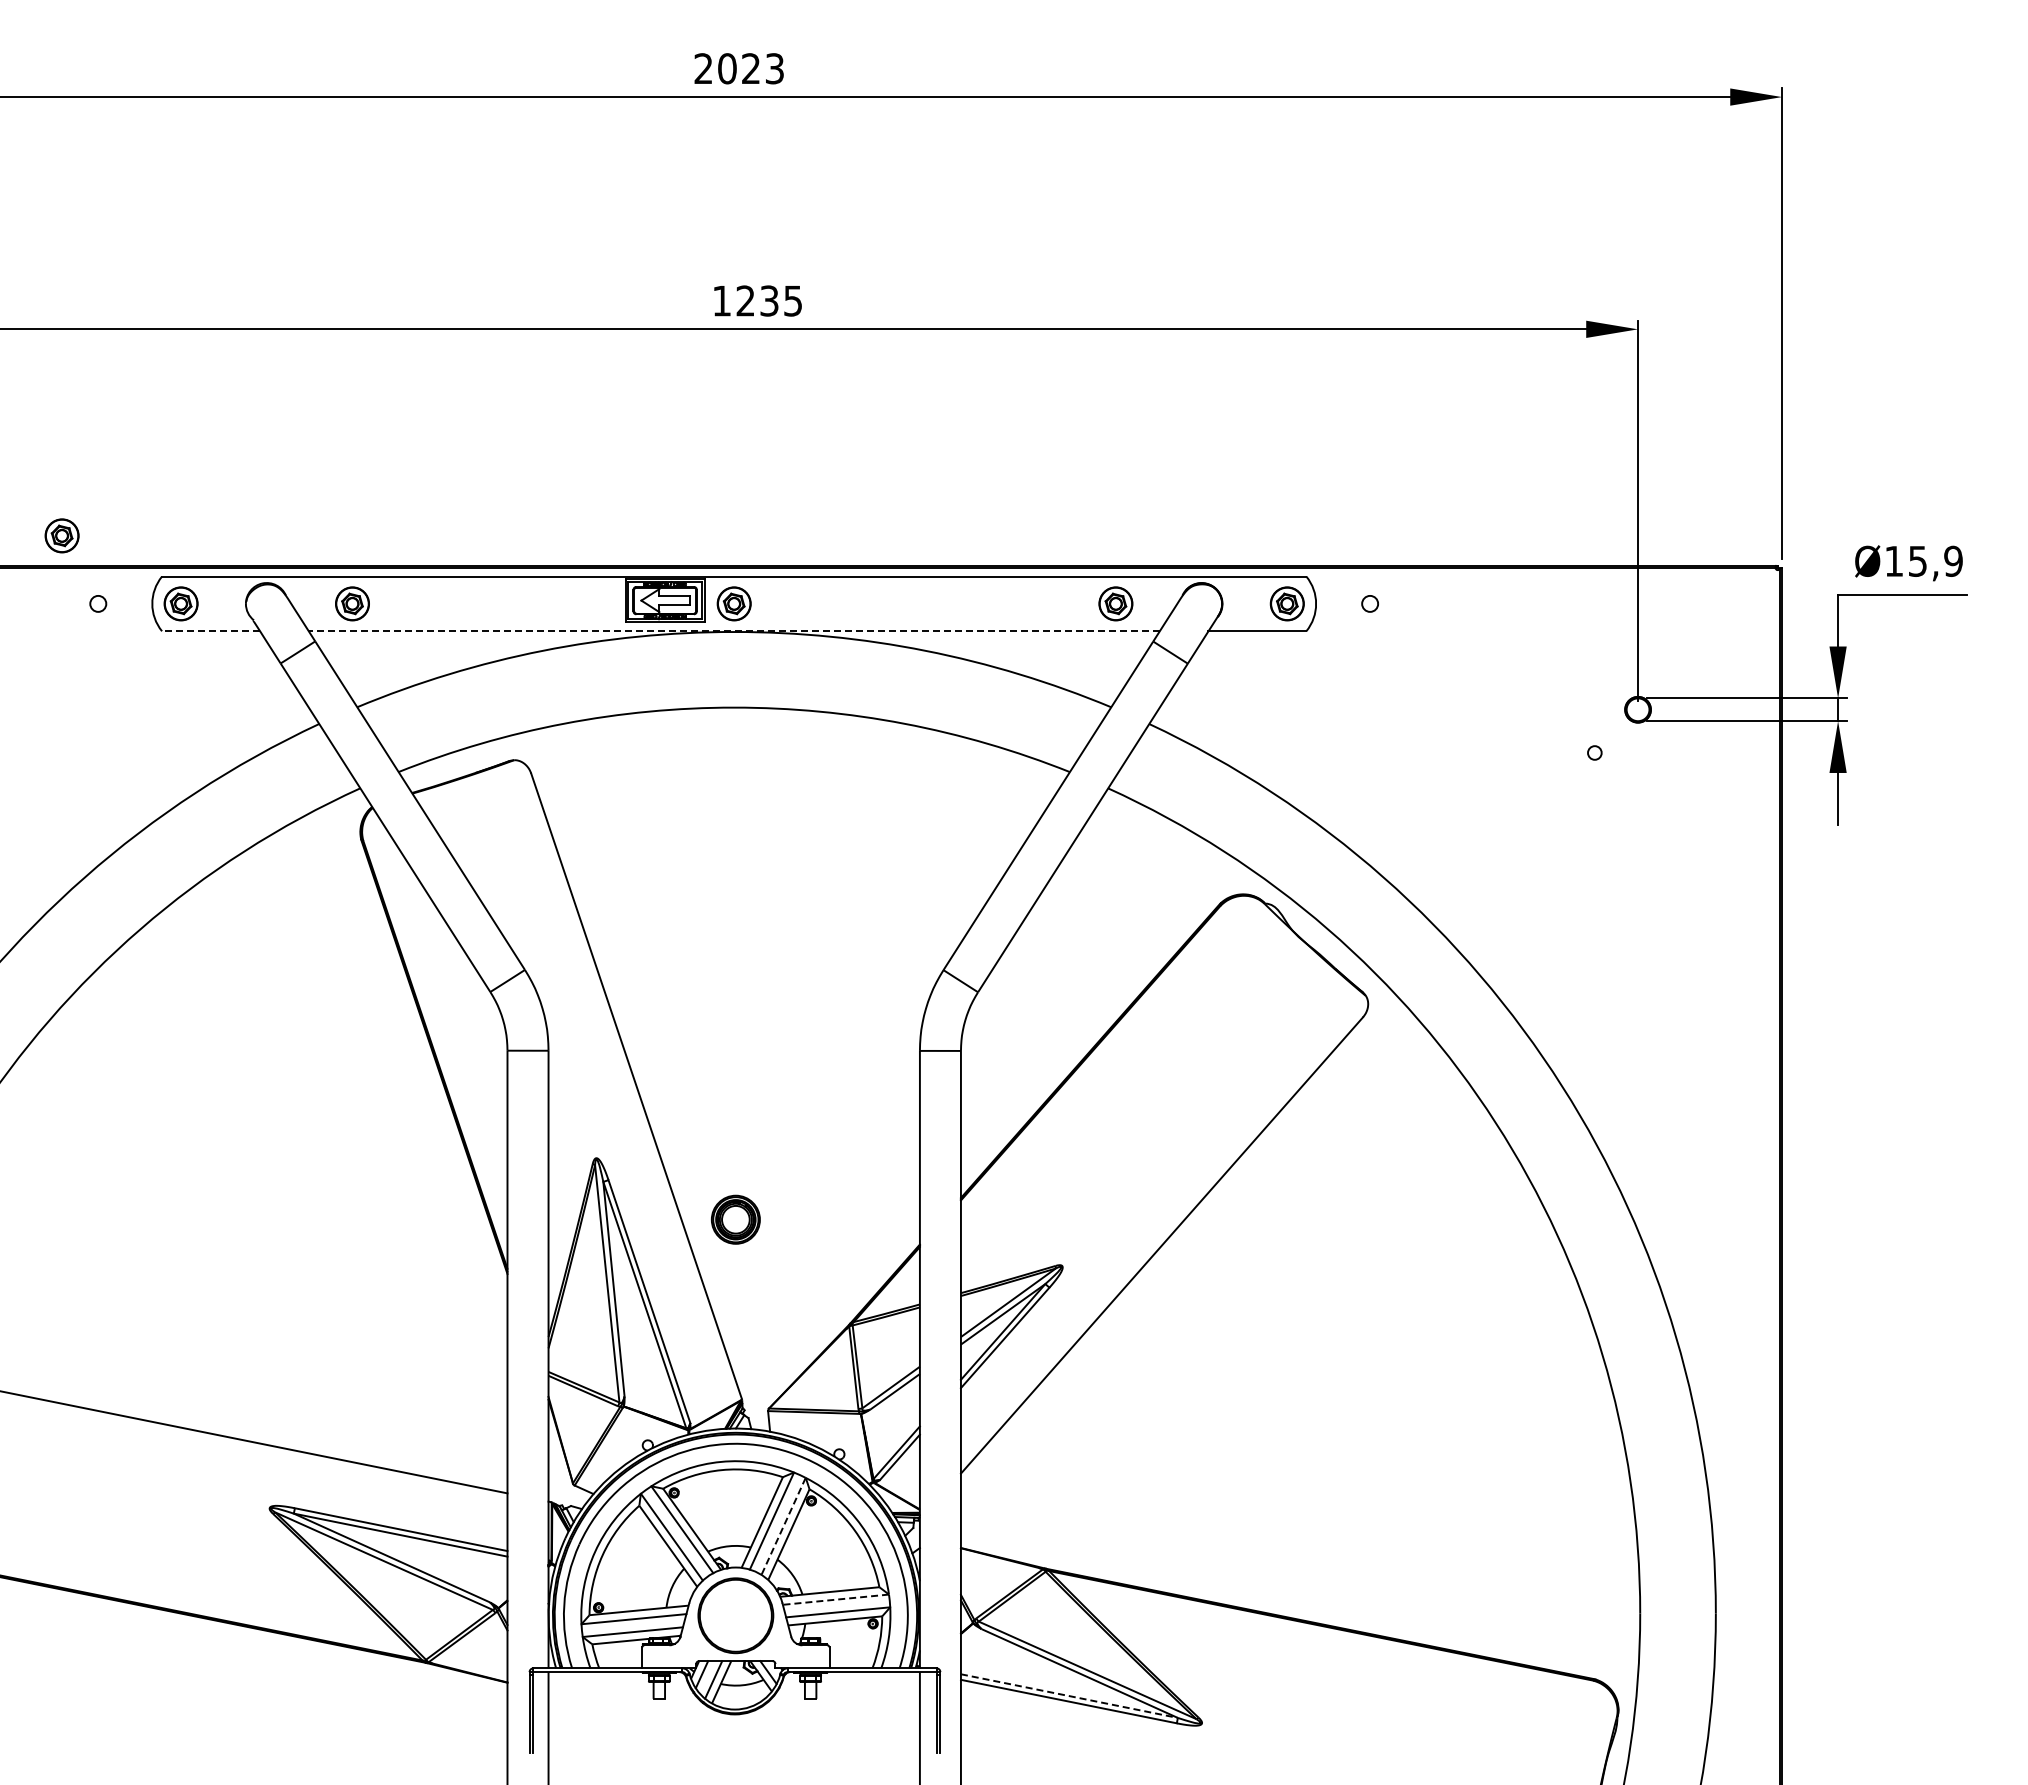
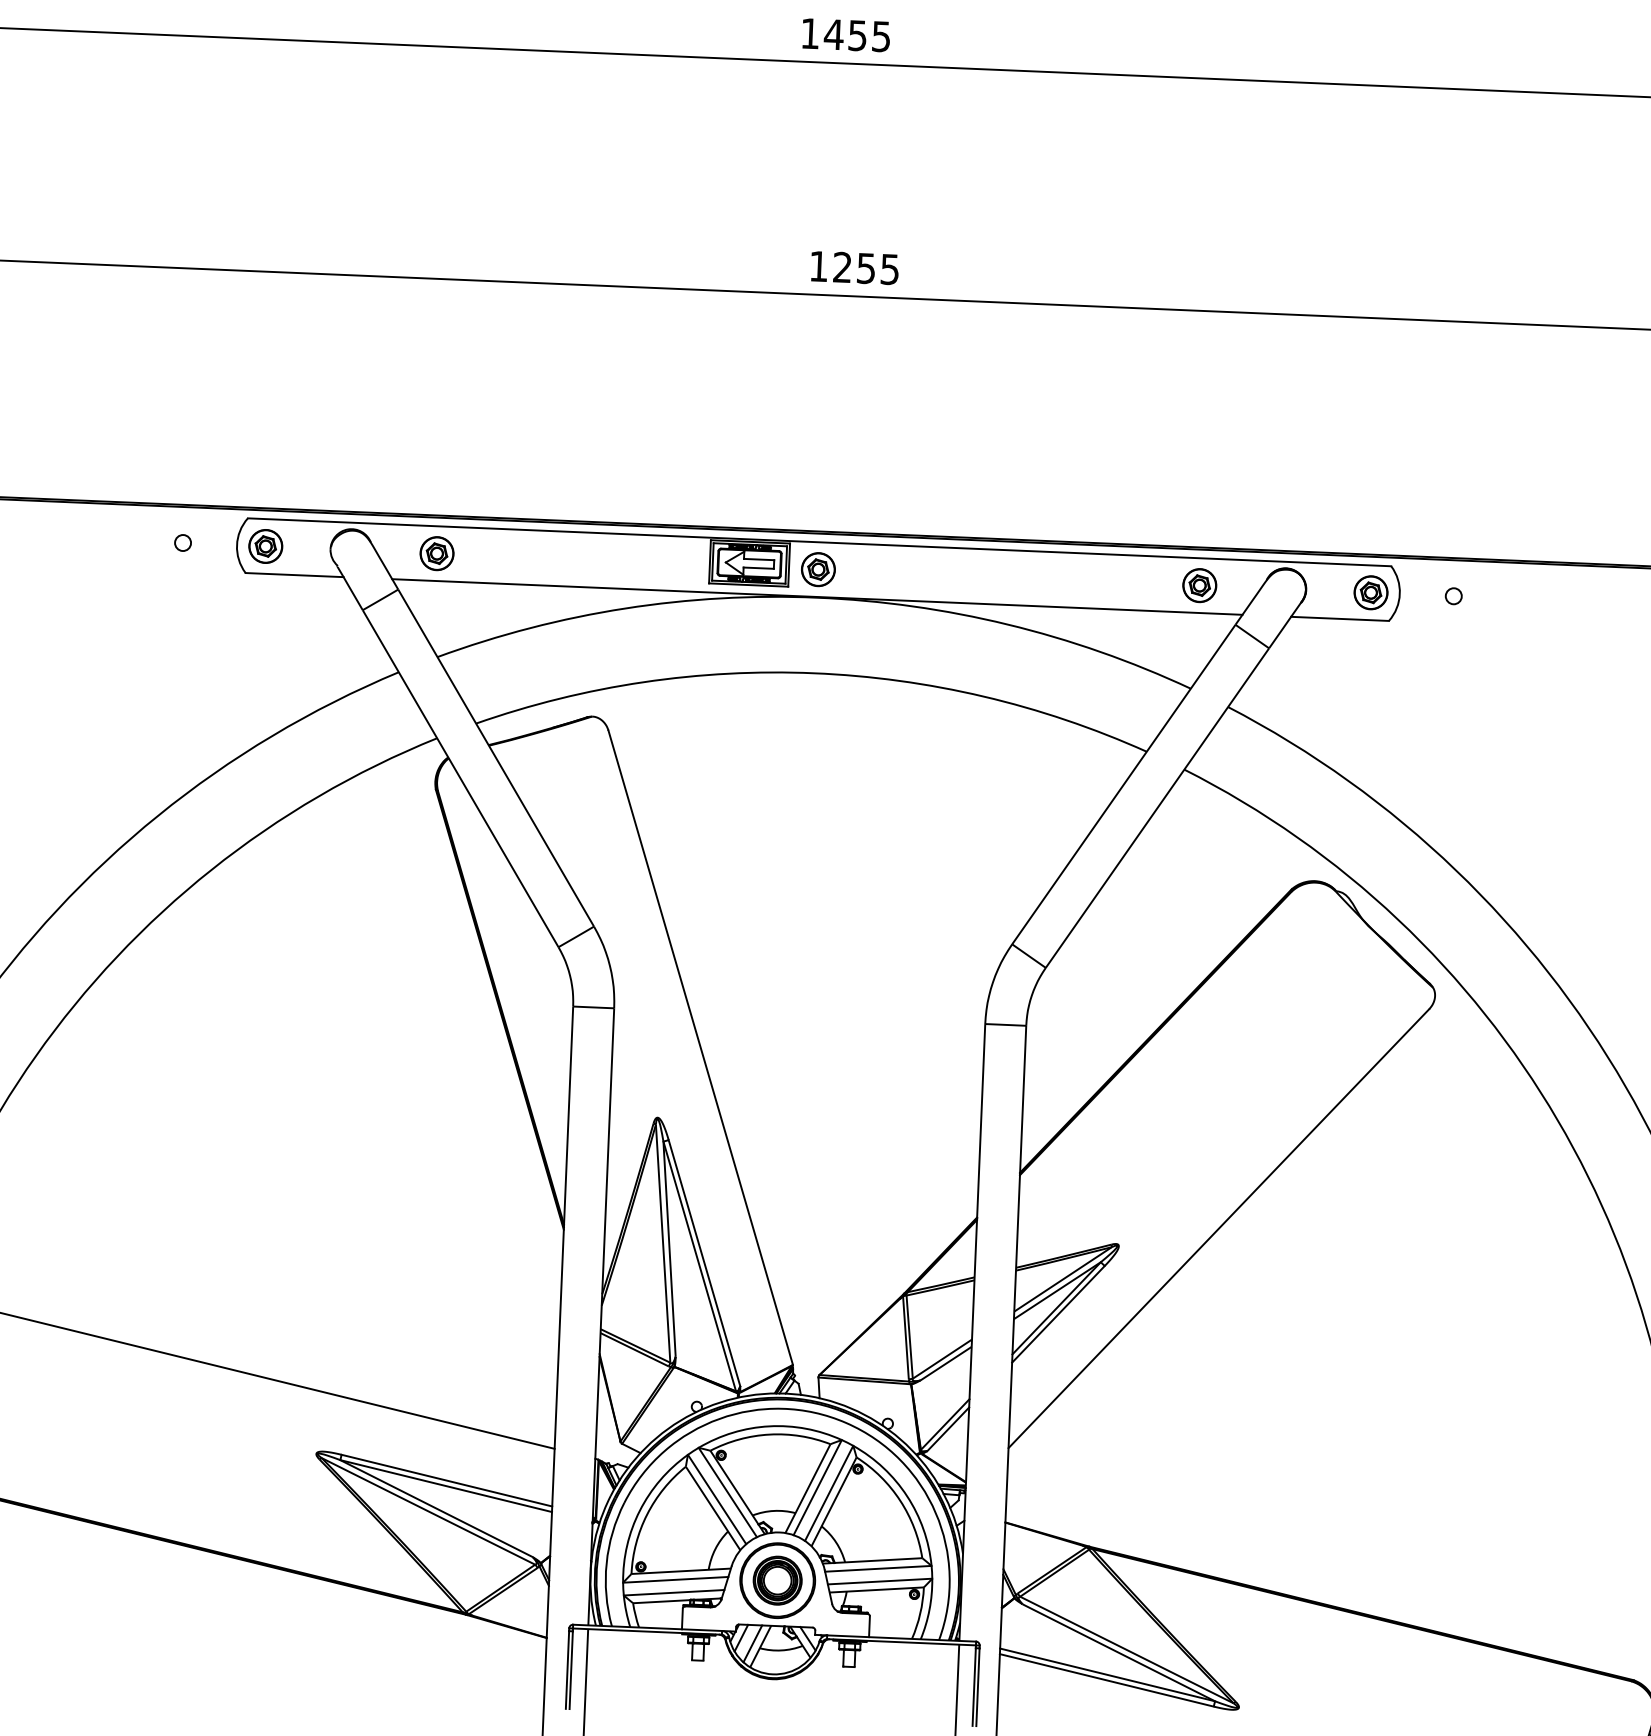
text: (738, 68) -> (845, 34), 2023 -> 1455
text: (769, 300) -> (866, 267), 1235 -> 1255
part: (61, 535) -> (149, 473), removed
line: (210, 631) -> (294, 575), dashed -> solid
line: (734, 631) -> (817, 597), dashed -> solid
part: (735, 1219) -> (777, 1580), moved
line: (783, 1526) -> (829, 1493), dashed -> solid
line: (835, 1599) -> (877, 1568), dashed -> solid
line: (1069, 1696) -> (1107, 1675), dashed -> solid

